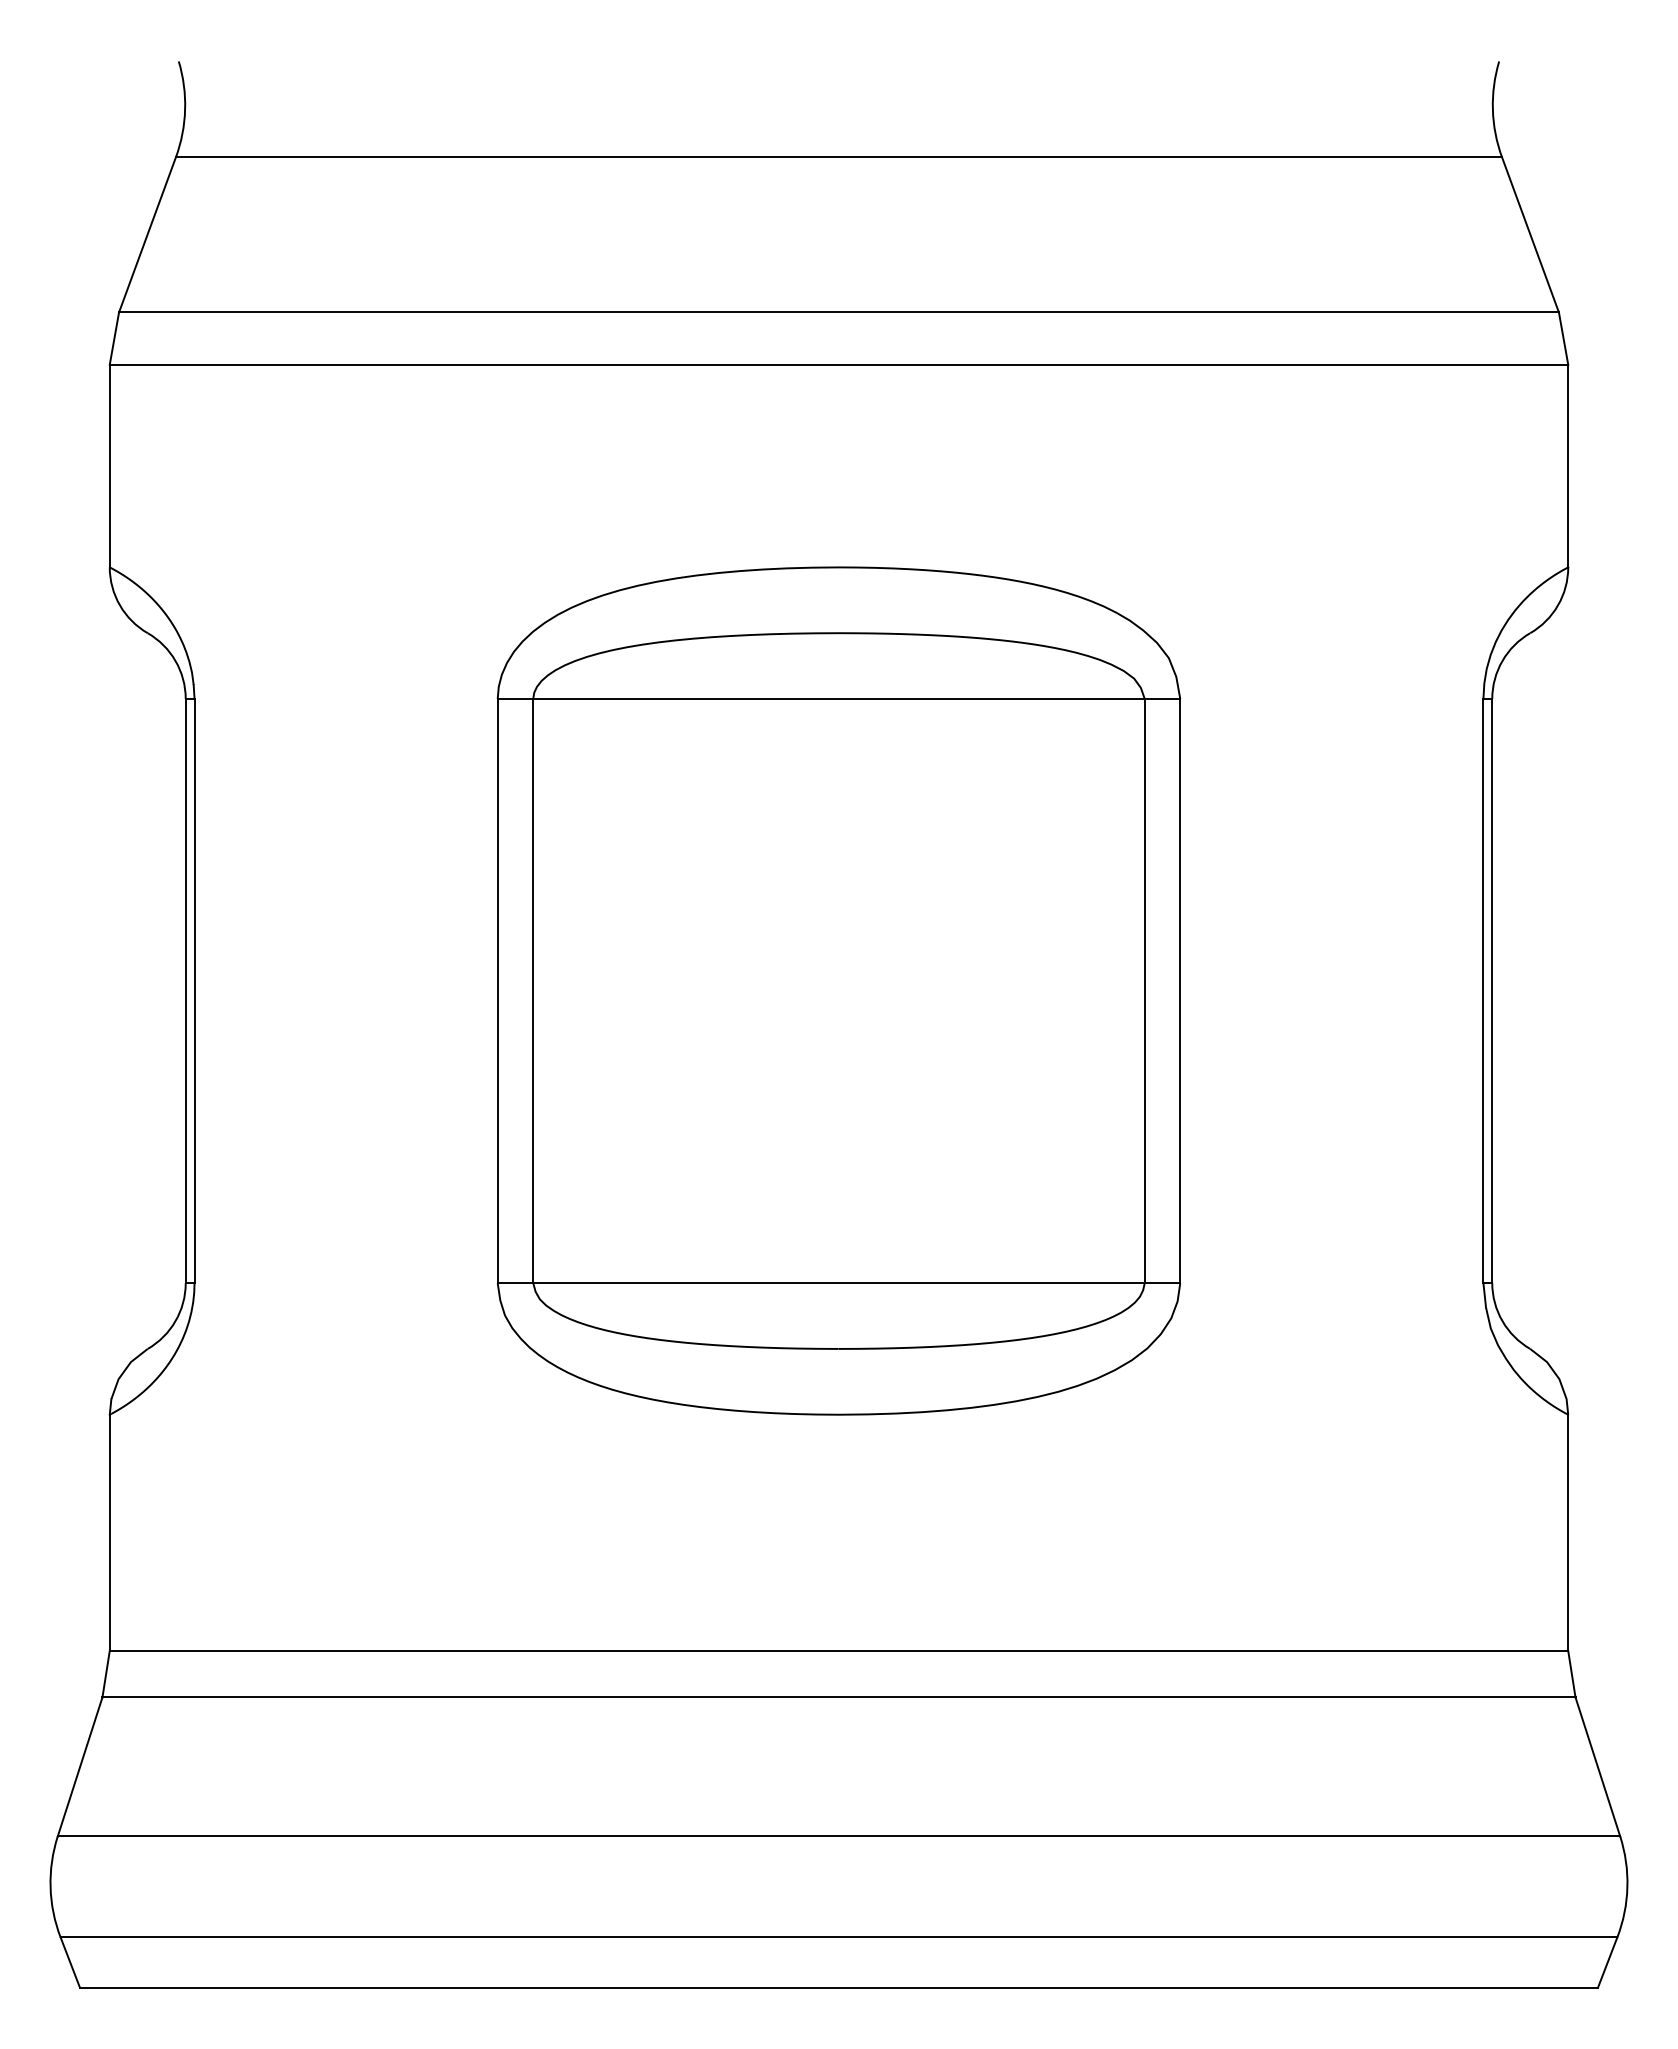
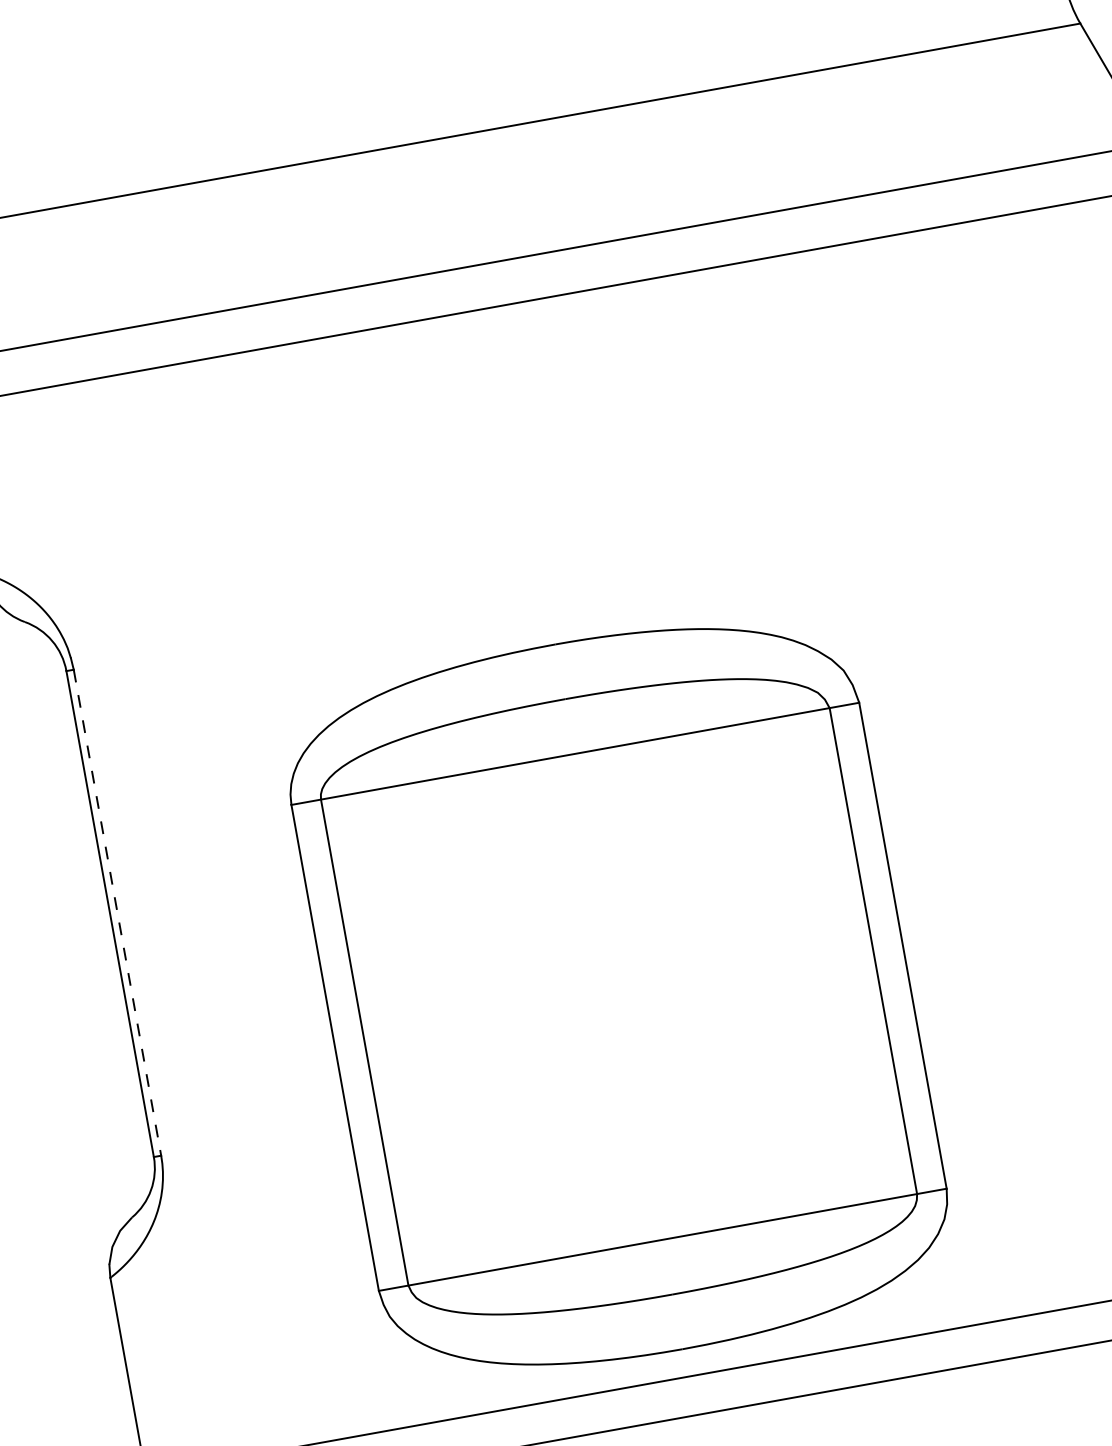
part: (838, 990) -> (618, 996), moved
line: (194, 991) -> (117, 913), solid -> dashed

